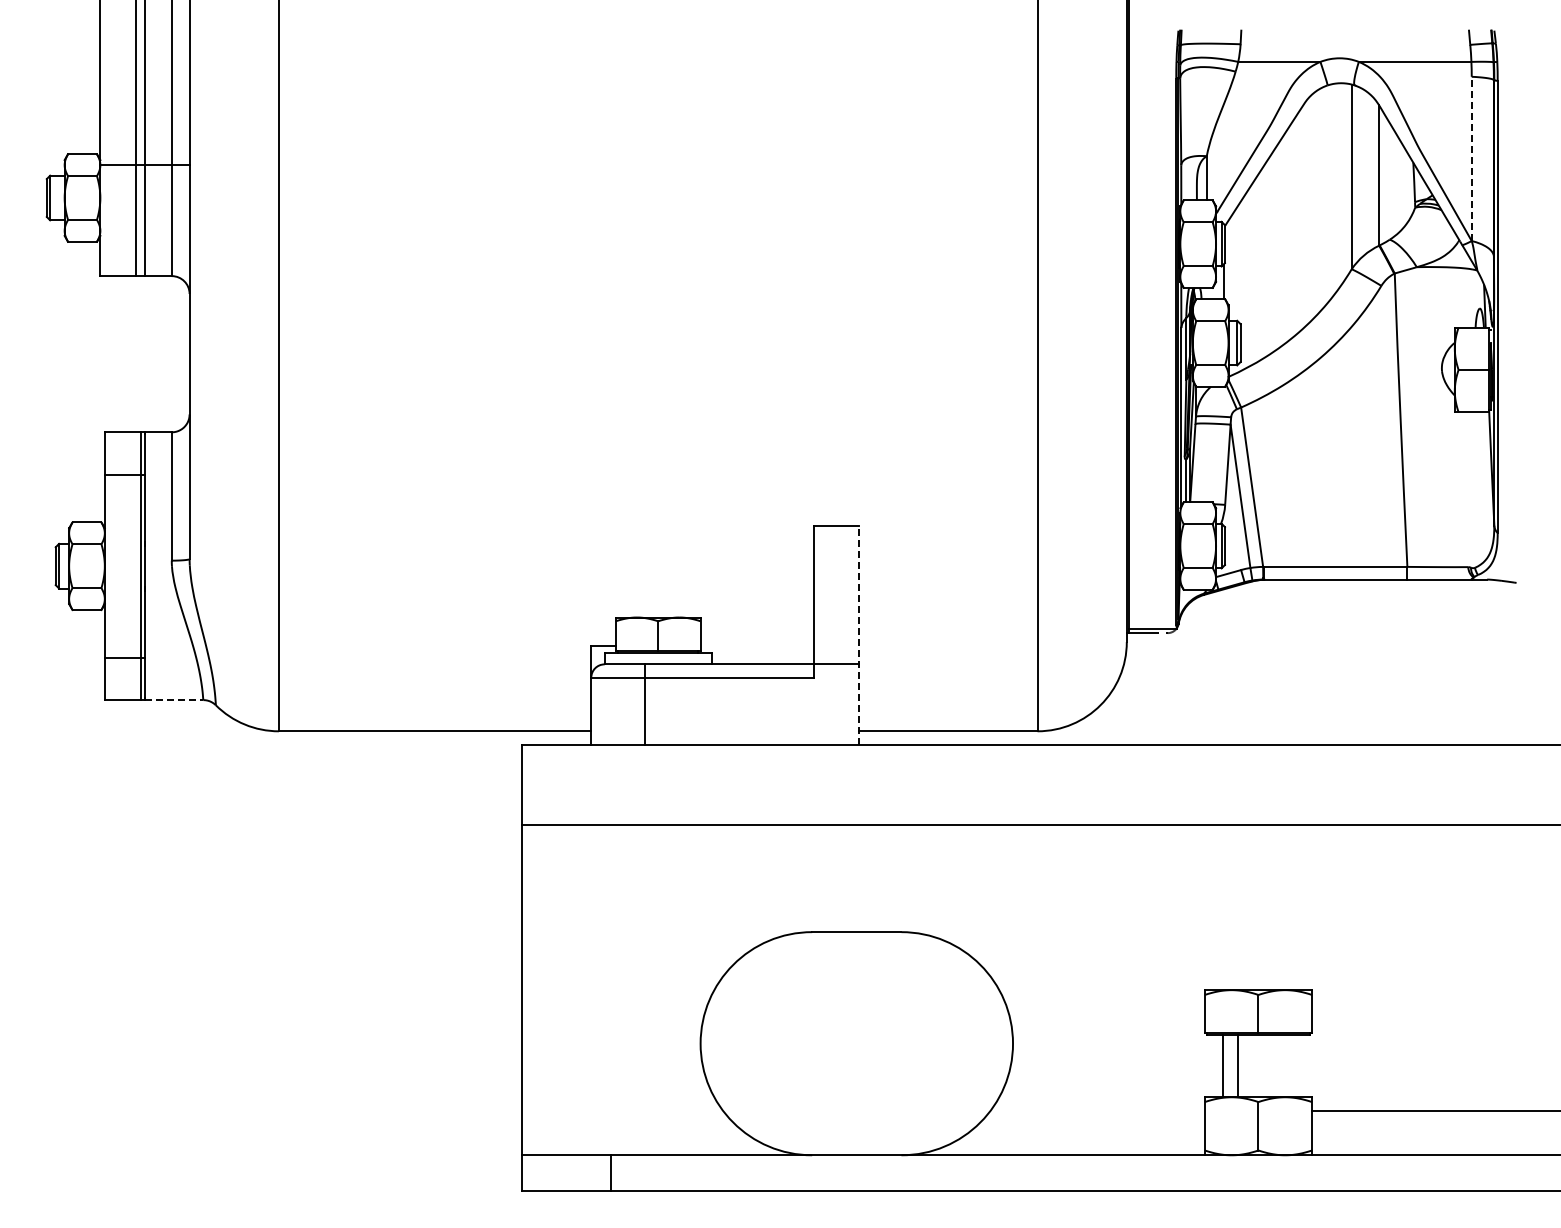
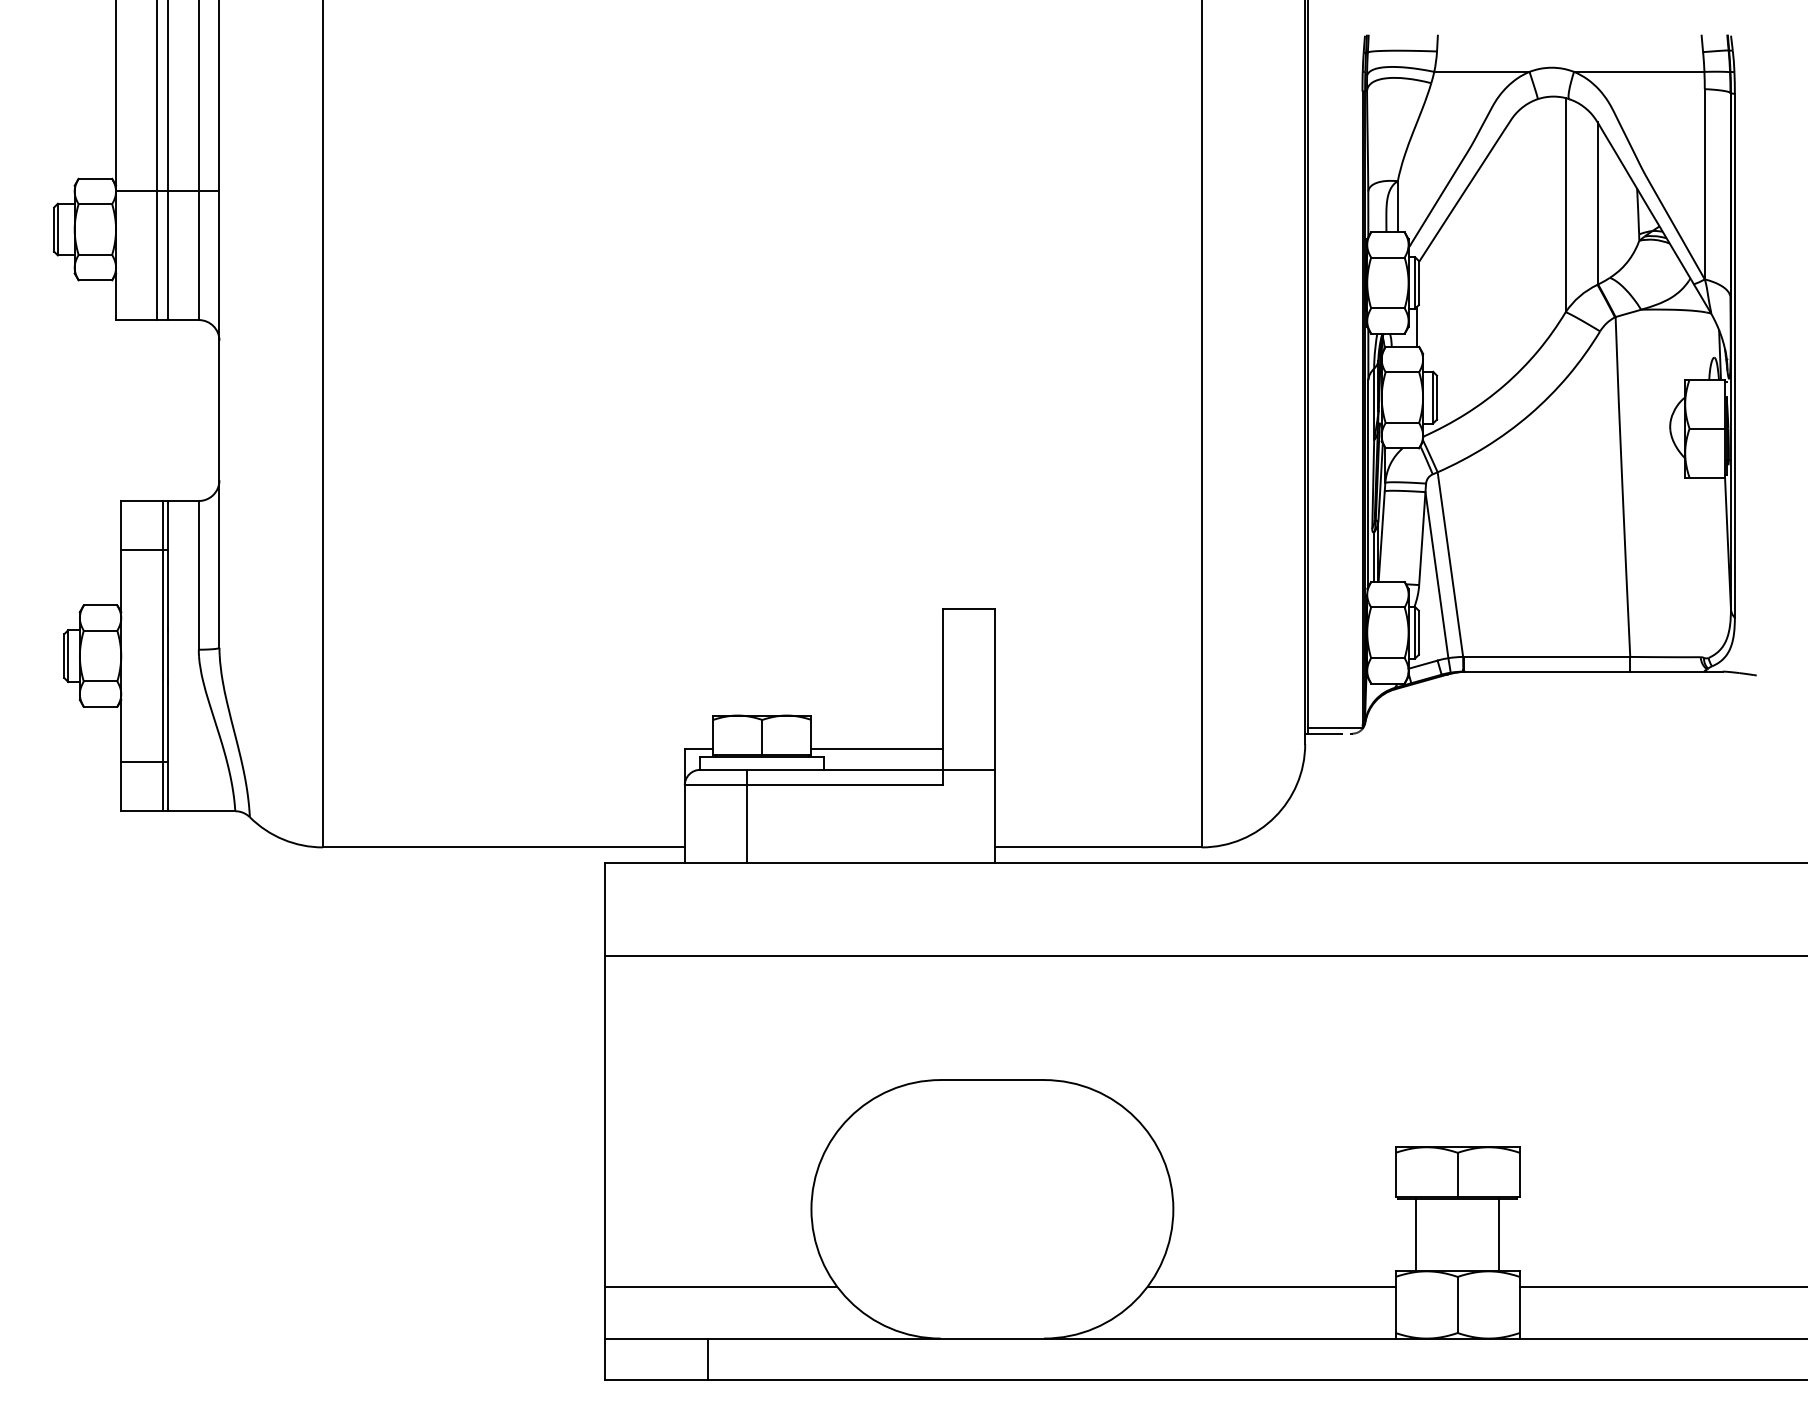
line: (1471, 158) -> (1704, 183), dashed -> solid
line: (859, 634) -> (995, 735), dashed -> solid
line: (757, 646) -> (877, 749), added
line: (174, 700) -> (201, 811), dashed -> solid
line: (1238, 1065) -> (1499, 1234), moved
line: (622, 1110) -> (720, 1286), added
line: (1097, 1110) -> (1271, 1286), added

